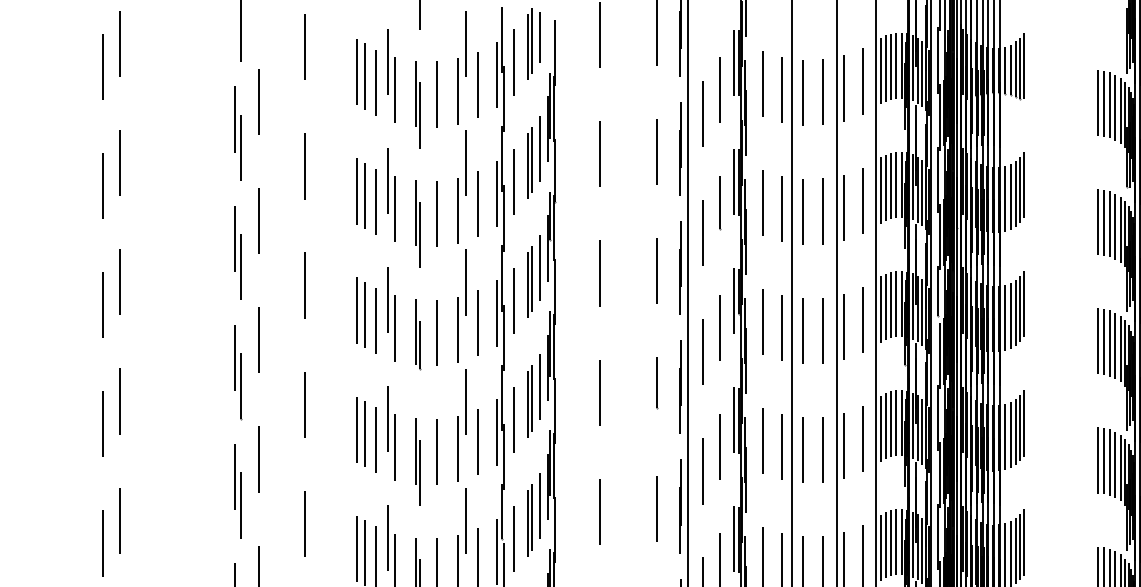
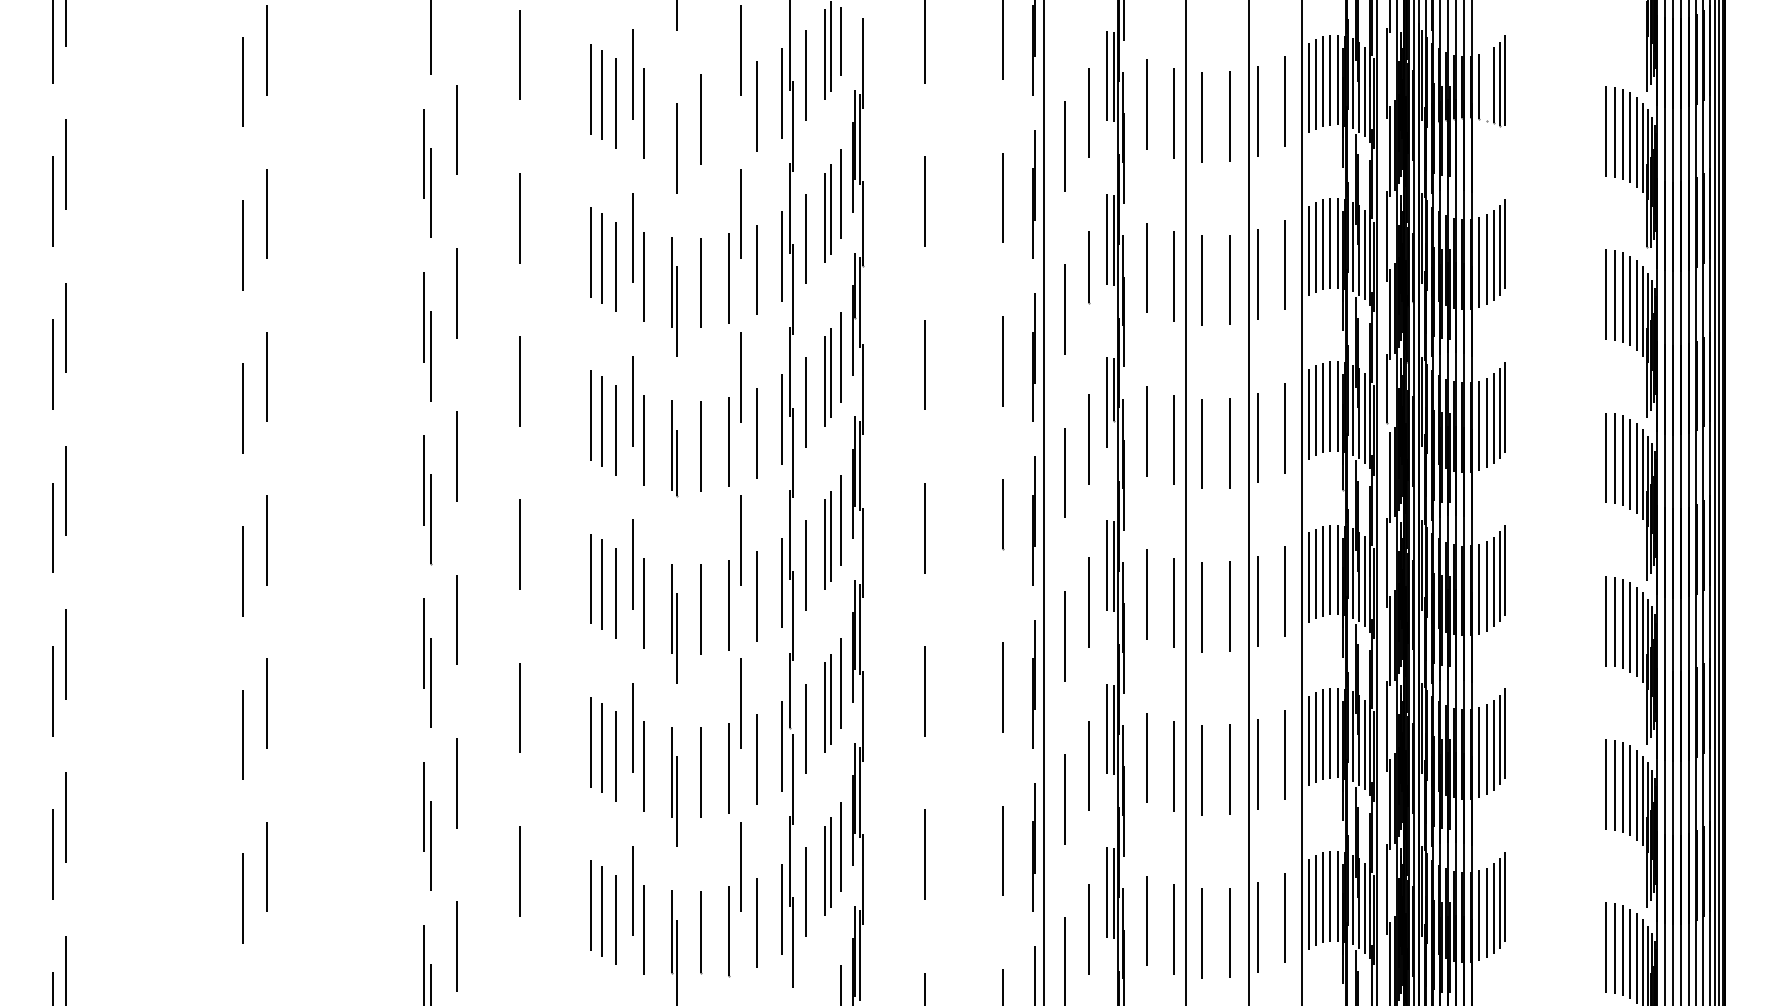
line: (1010, 69) -> (1486, 85), removed
line: (457, 91) -> (728, 115), removed
line: (415, 93) -> (671, 118), removed

